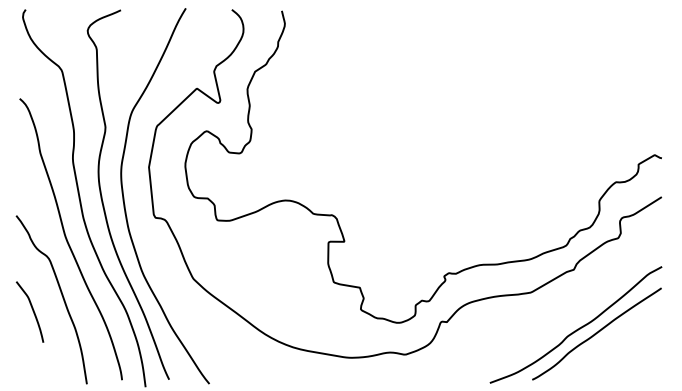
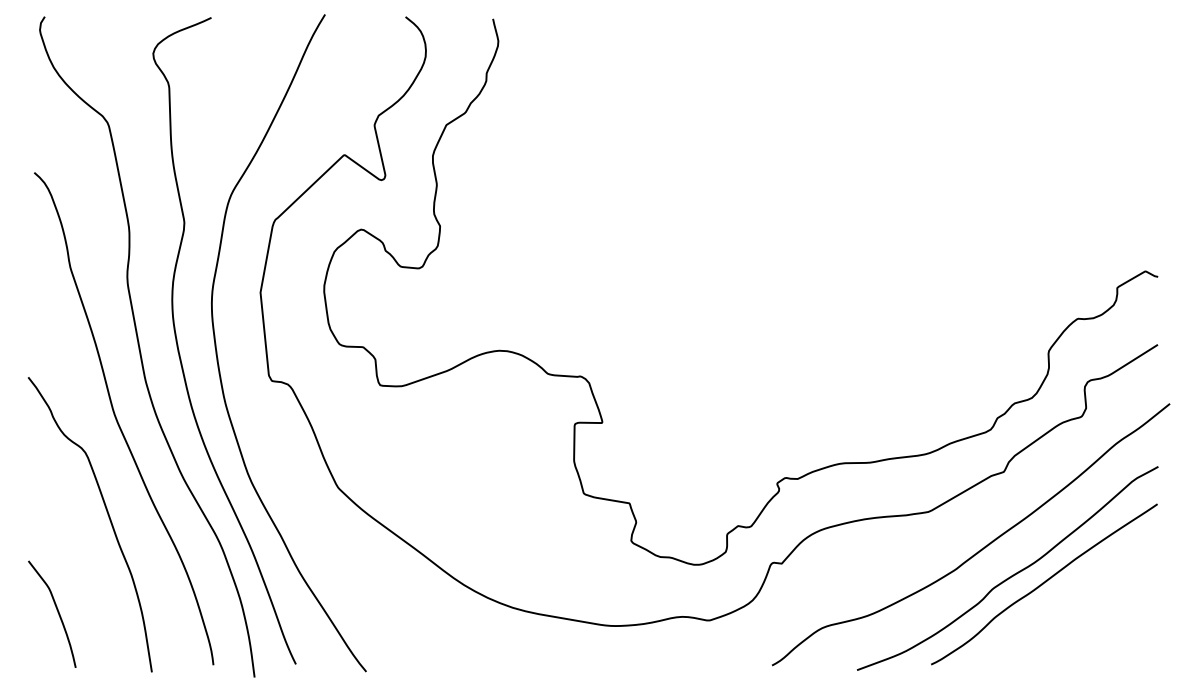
curve: (32, 311) -> (56, 613), moved
curve: (561, 312) -> (982, 546), added

